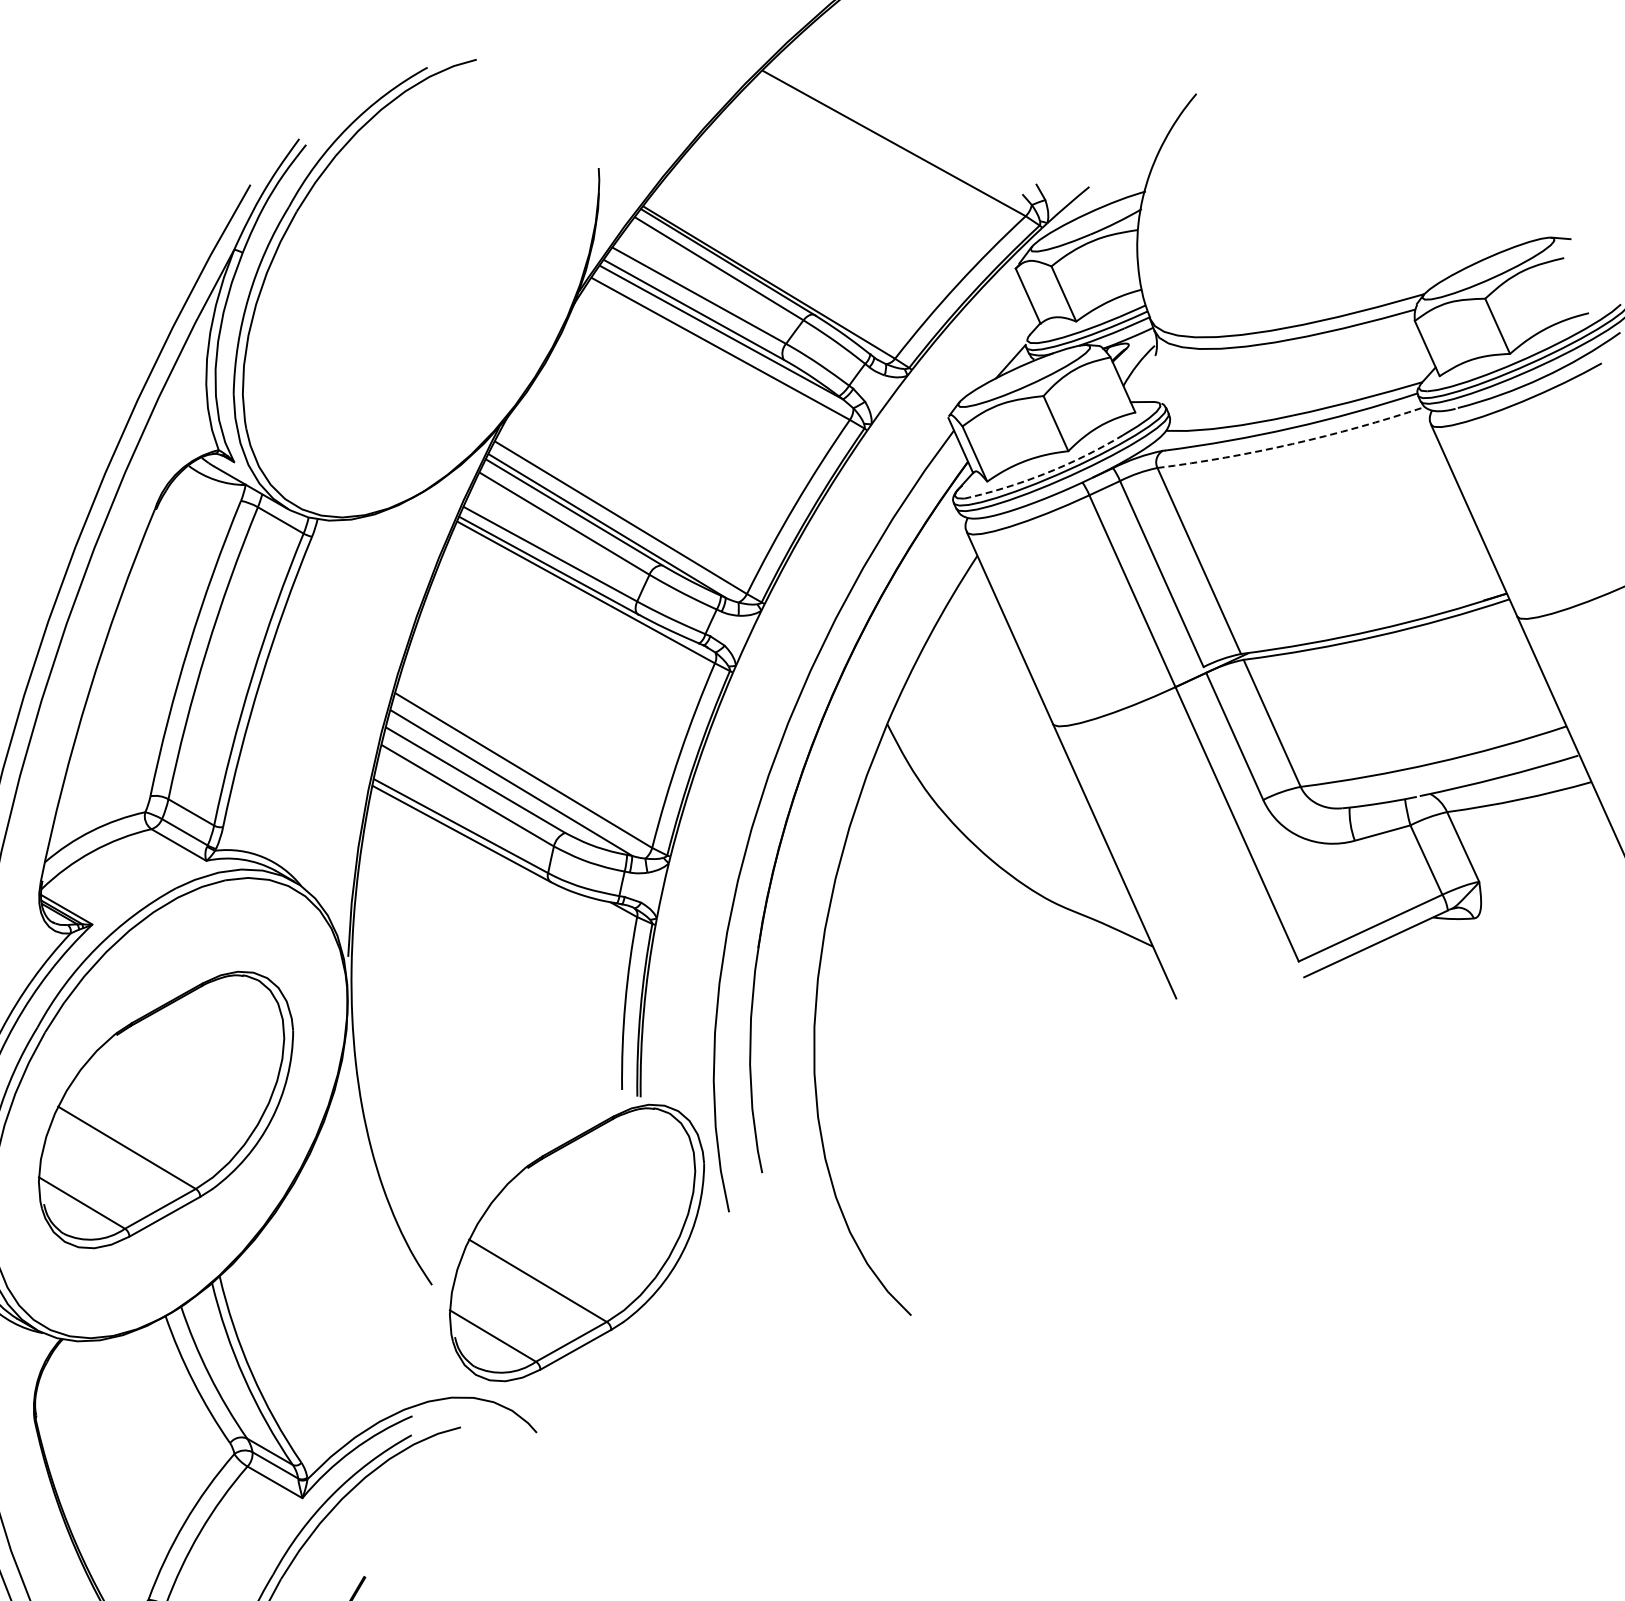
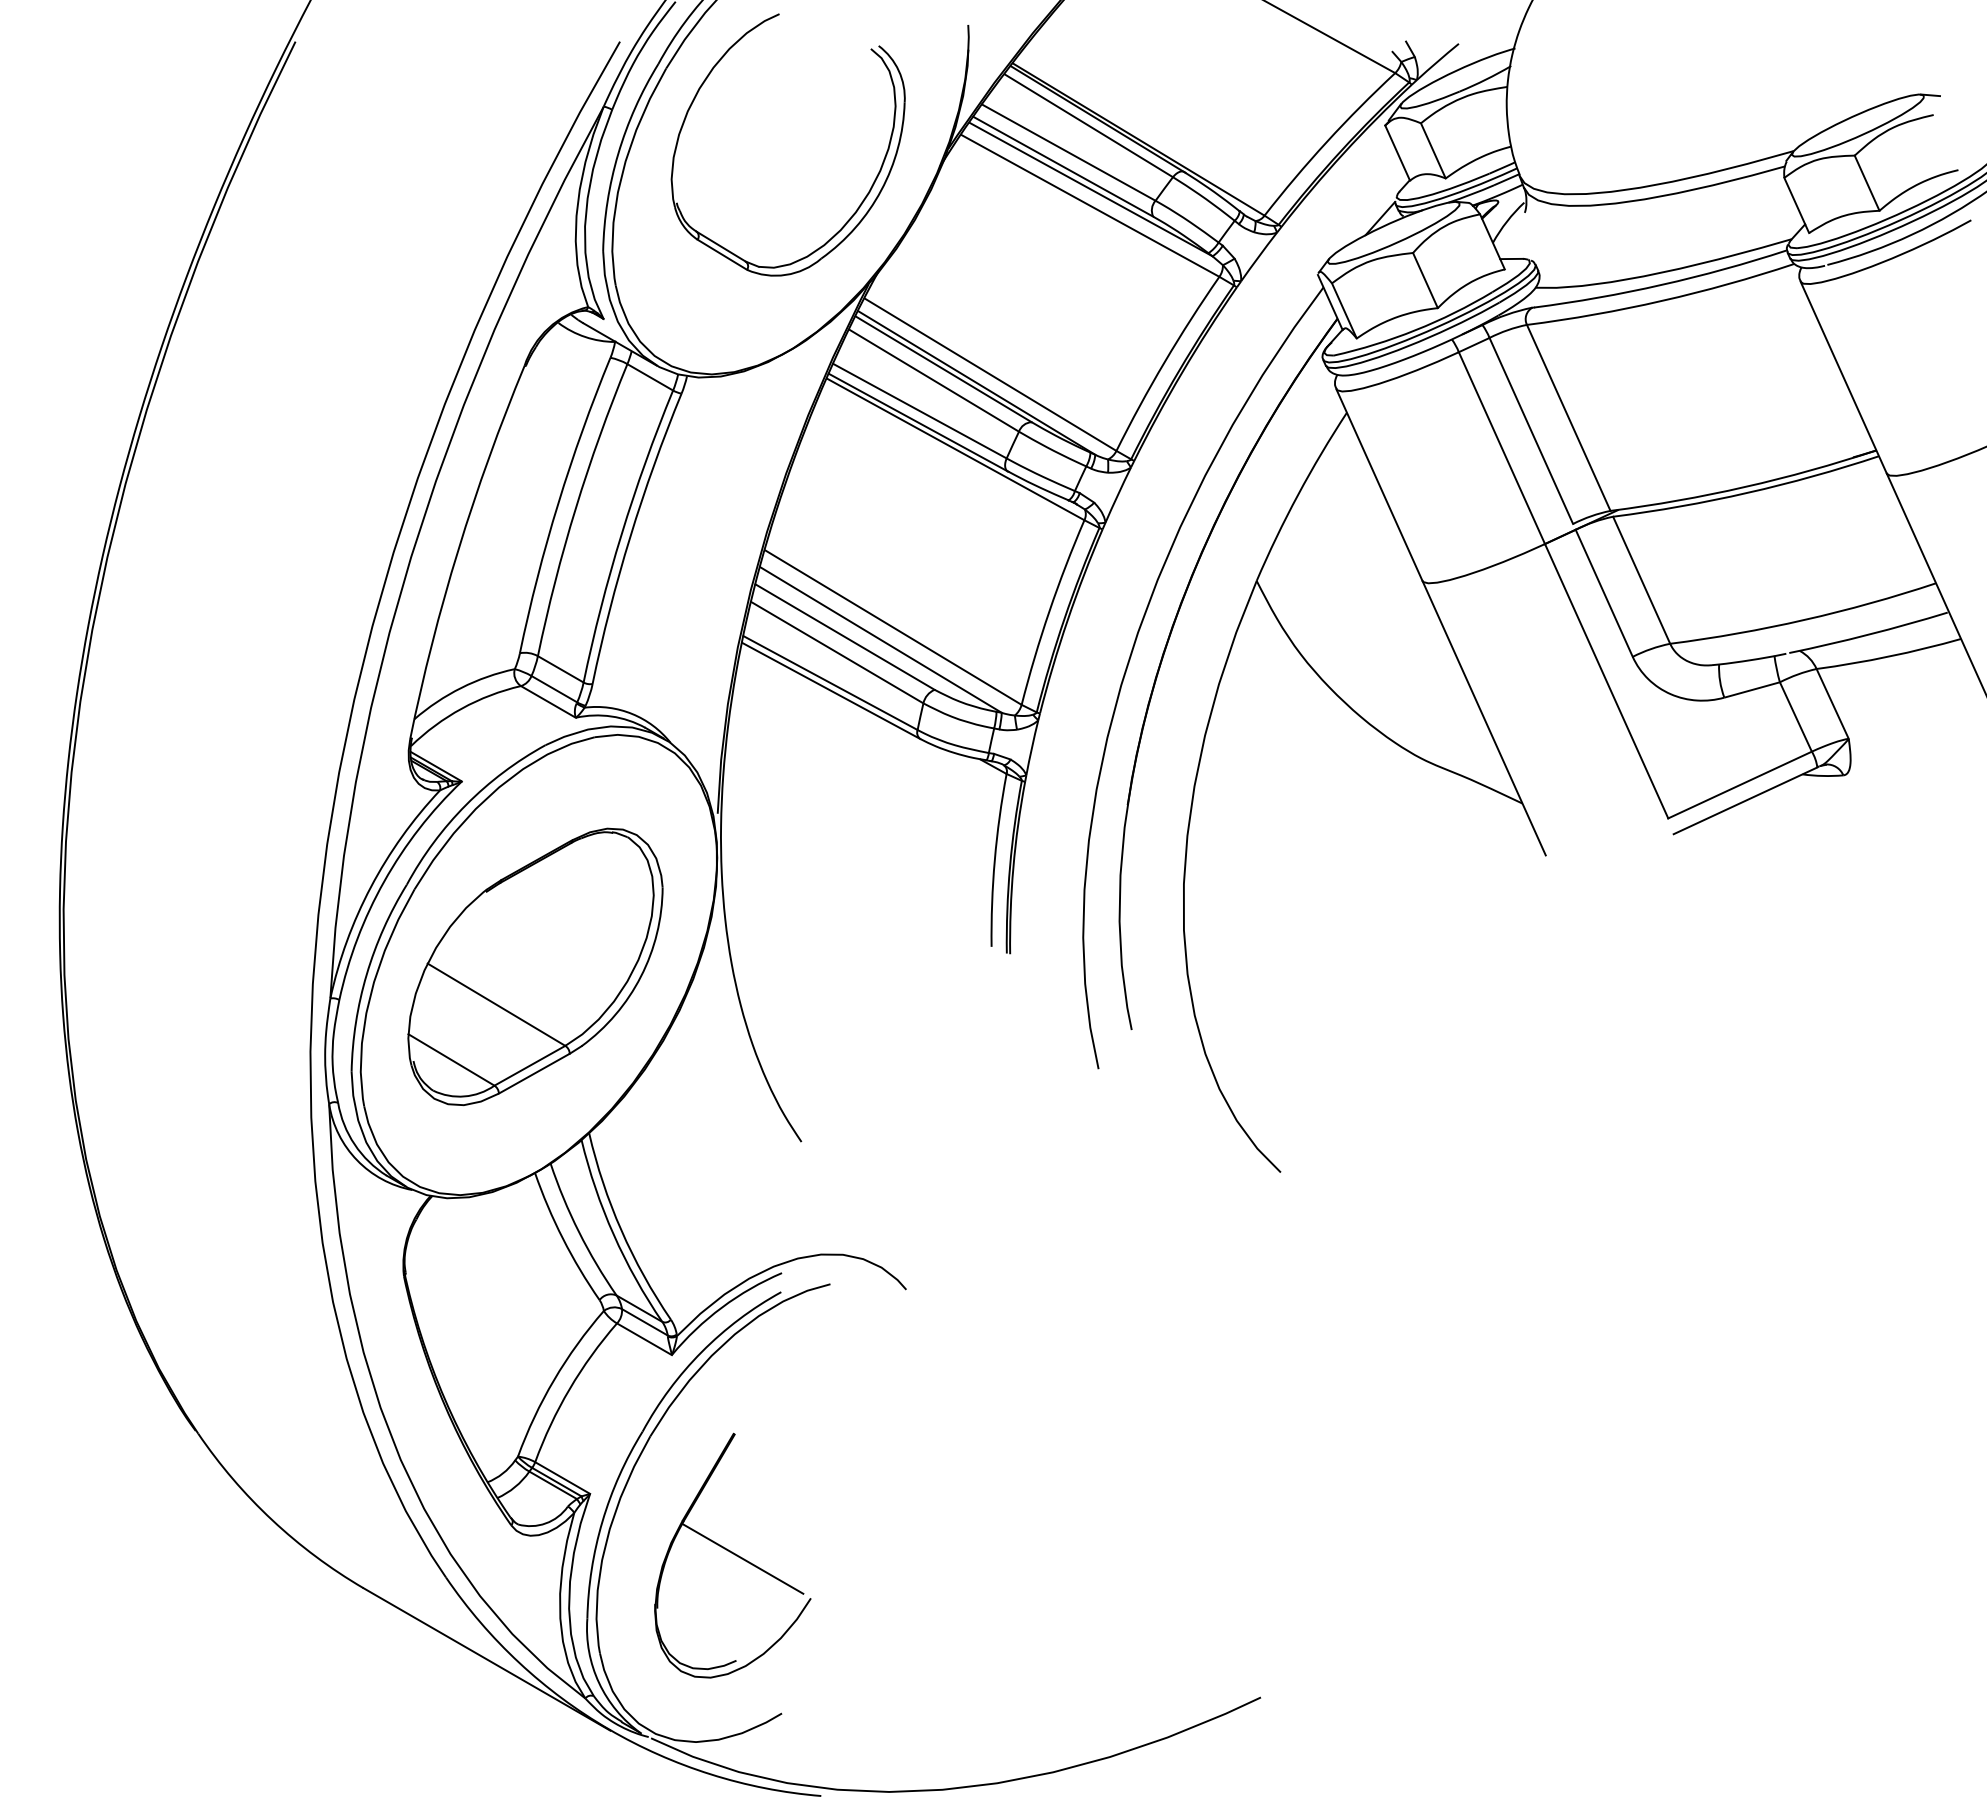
part: (502, 328) -> (871, 185), added
arc: (1292, 443) -> (1661, 300), dashed -> solid
arc: (1046, 473) -> (1415, 330), dashed -> solid
part: (577, 1242) -> (946, 1099), removed

